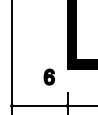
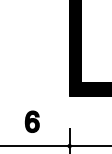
part: (48, 76) -> (31, 120), moved

